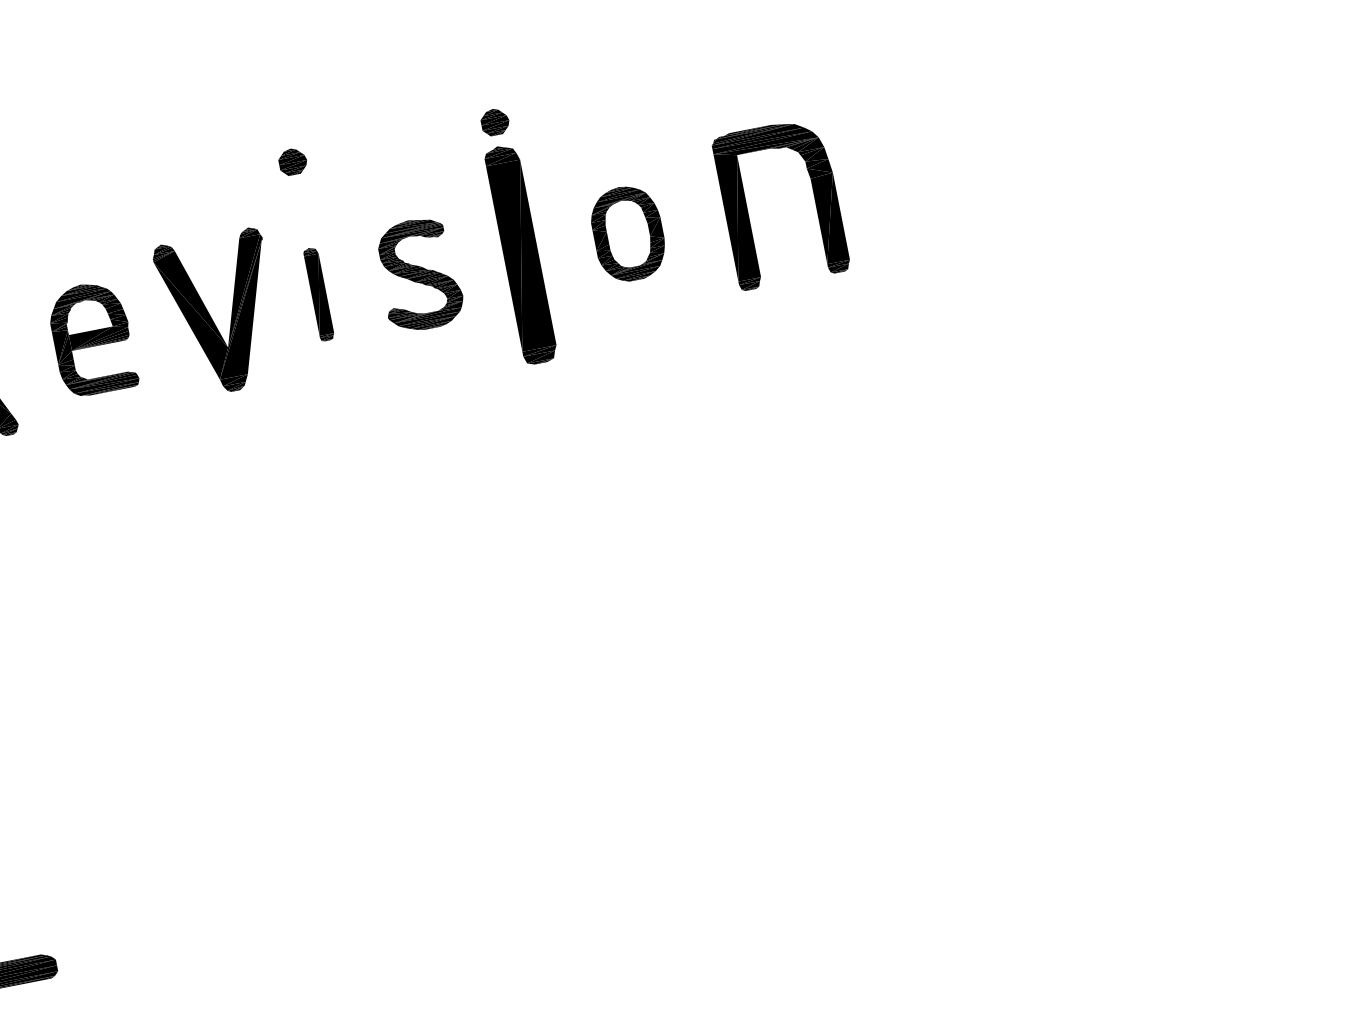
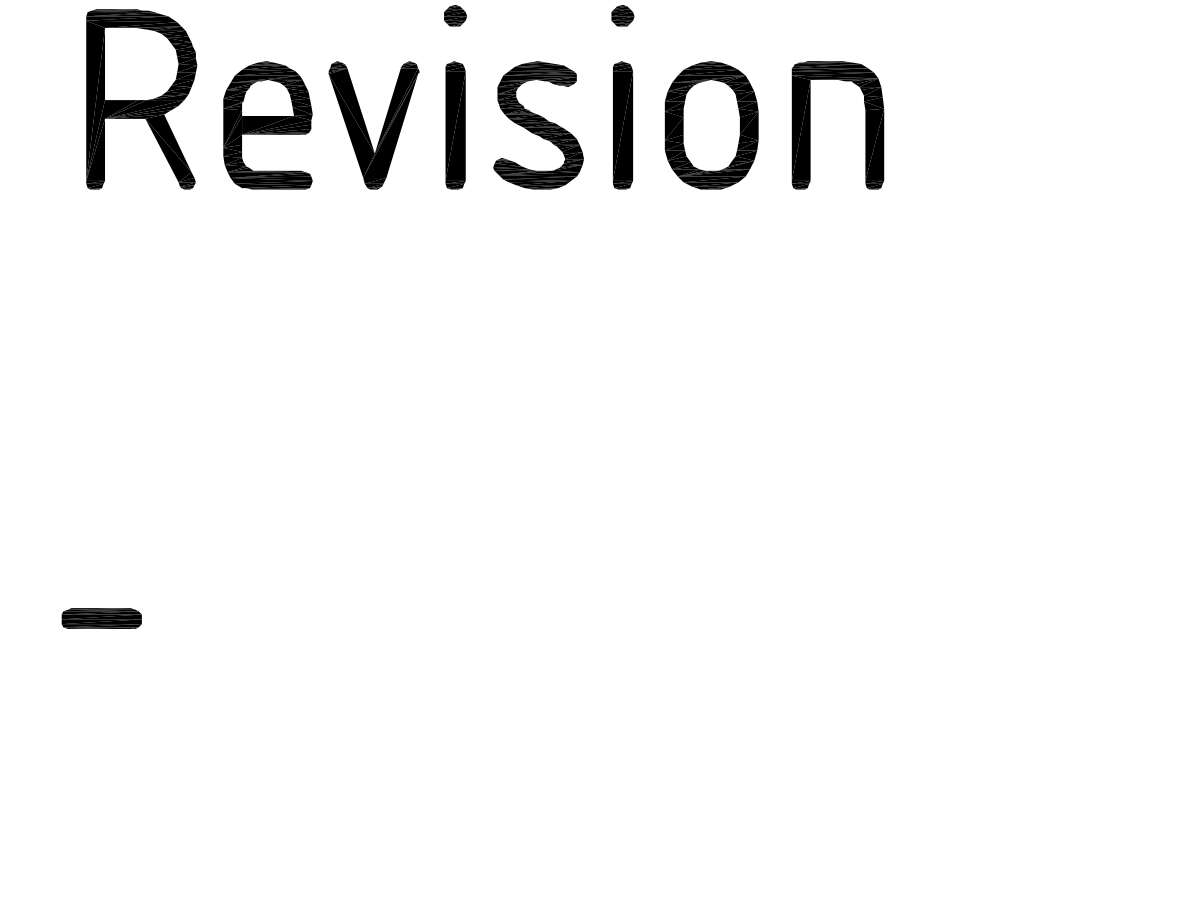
part: (628, 233) -> (711, 125), size x1.67
part: (521, 254) -> (623, 125), size x0.71
part: (419, 274) -> (538, 125), size x1.43
part: (318, 294) -> (455, 125), size x1.67
part: (91, 338) -> (267, 125), size x1.43

